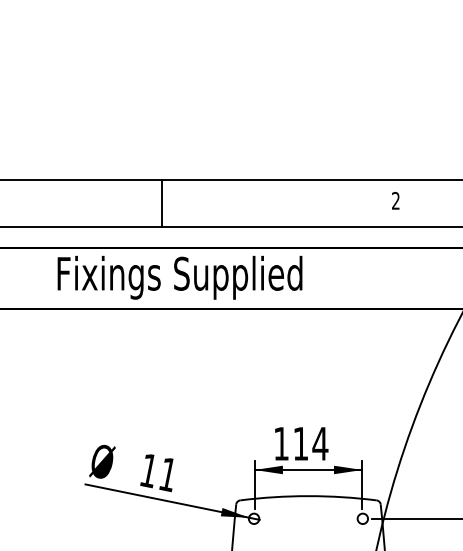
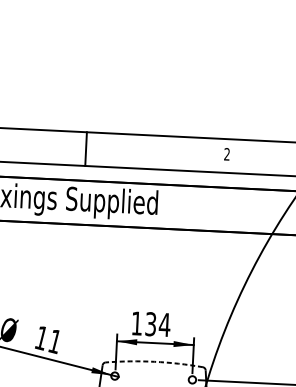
line: (162, 202) -> (86, 148), moved
text: (300, 443) -> (150, 324), 114 -> 134
arc: (308, 496) -> (154, 362), solid -> dashed

